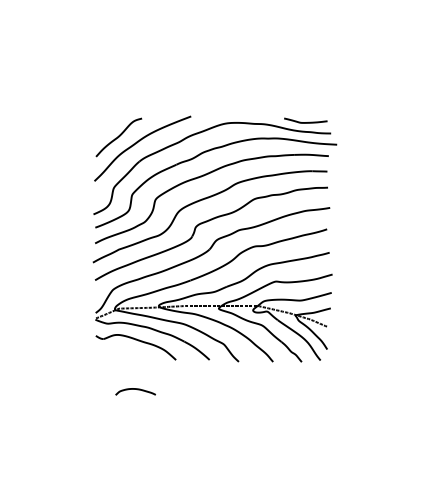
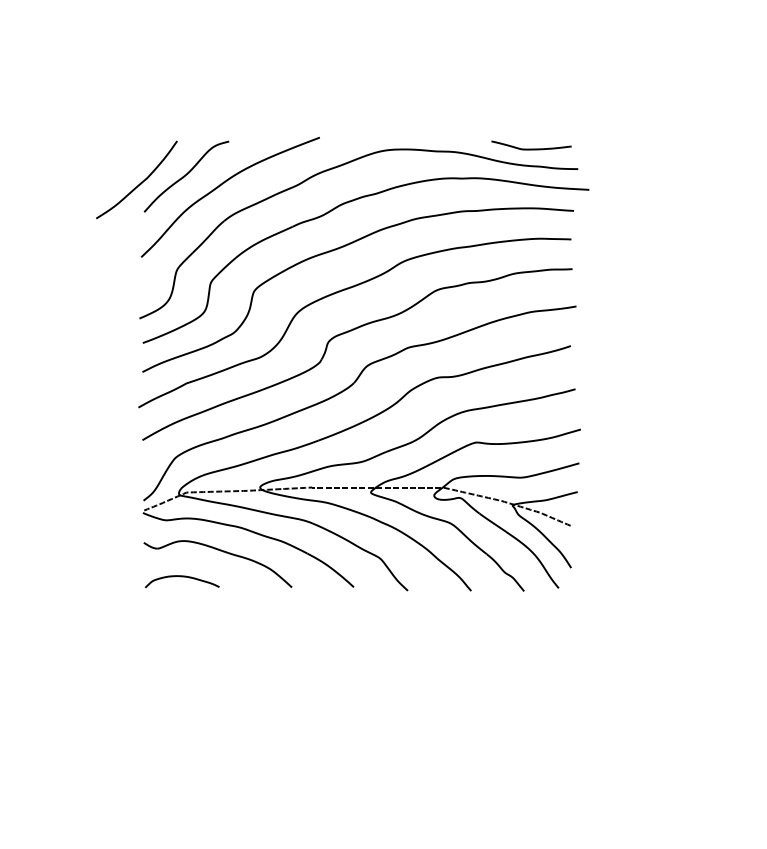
curve: (93, 140) -> (139, 182), added
curve: (135, 389) -> (181, 577), moved

